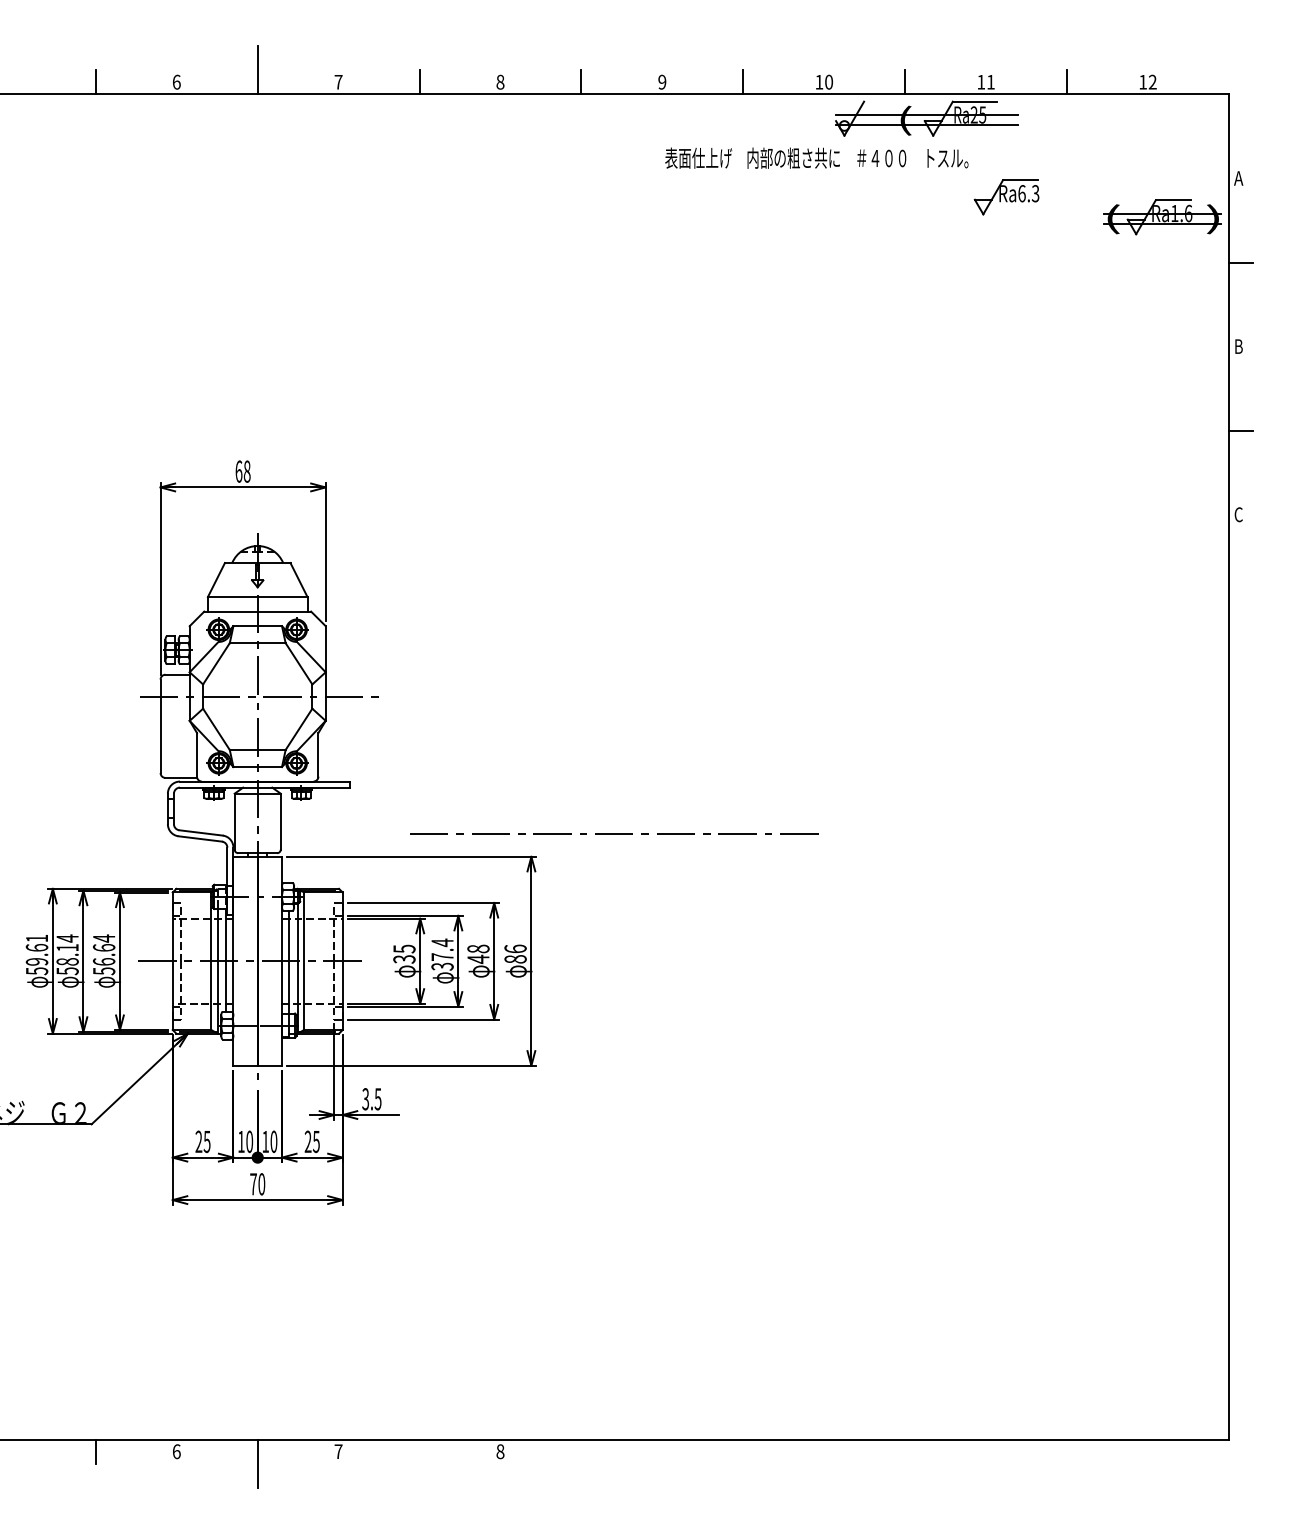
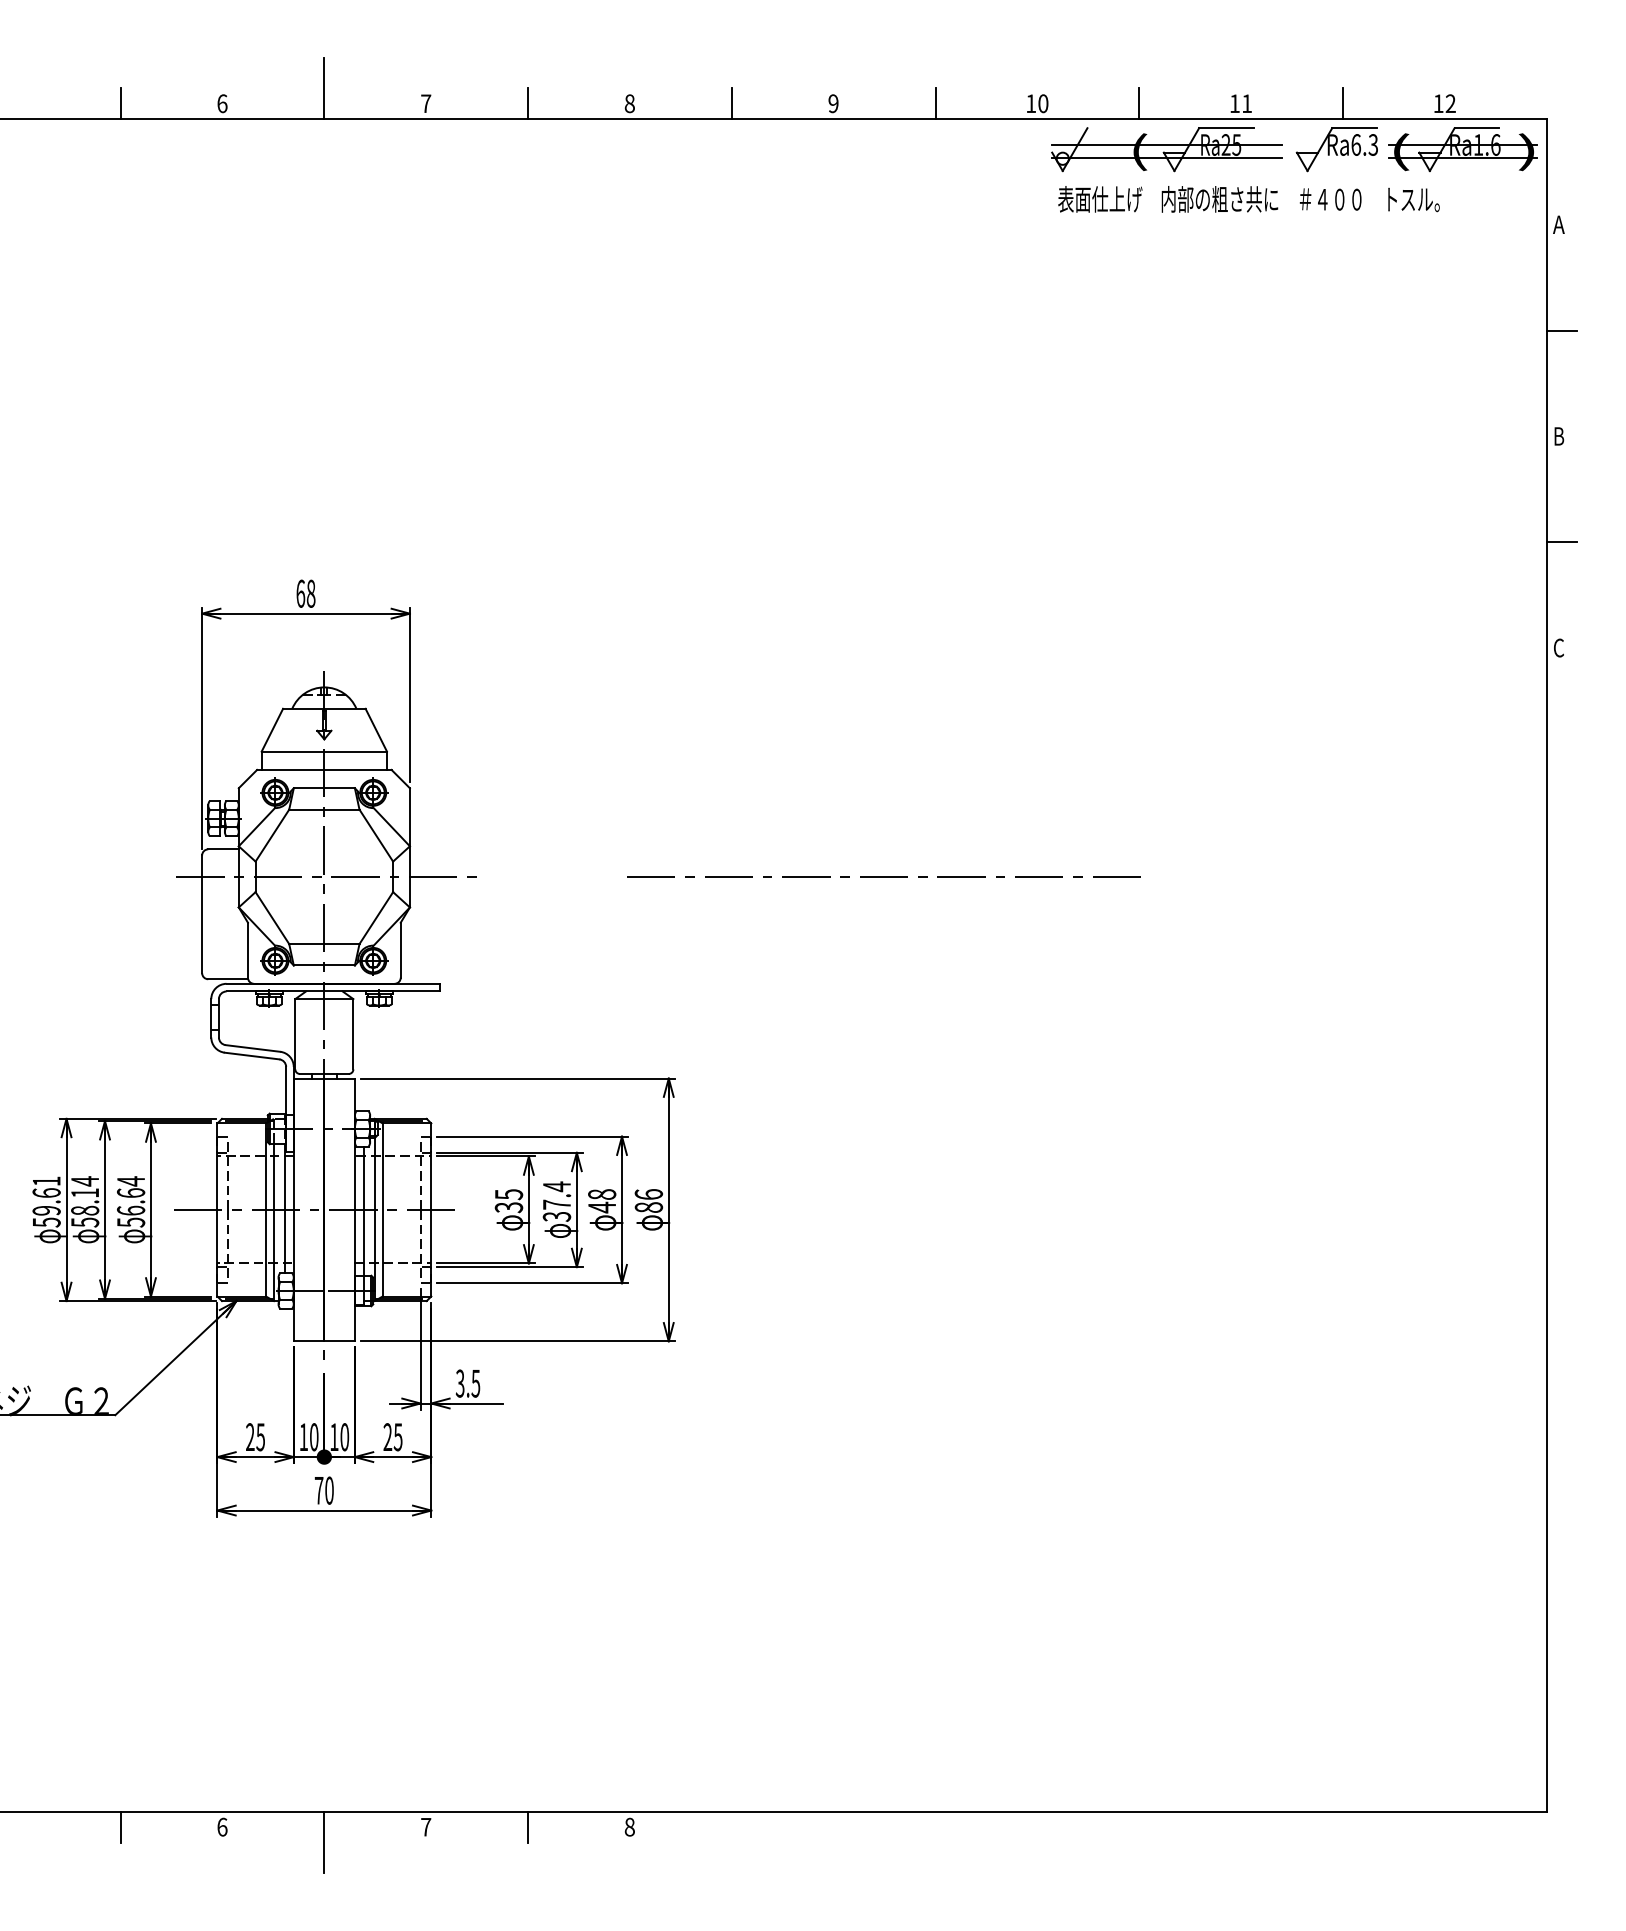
text: (816, 158) -> (1248, 199), moved
part: (1006, 197) -> (1336, 149), moved
part: (1162, 217) -> (1462, 149), moved
line: (613, 833) -> (883, 876), moved
line: (419, 1451) -> (528, 1826), added

